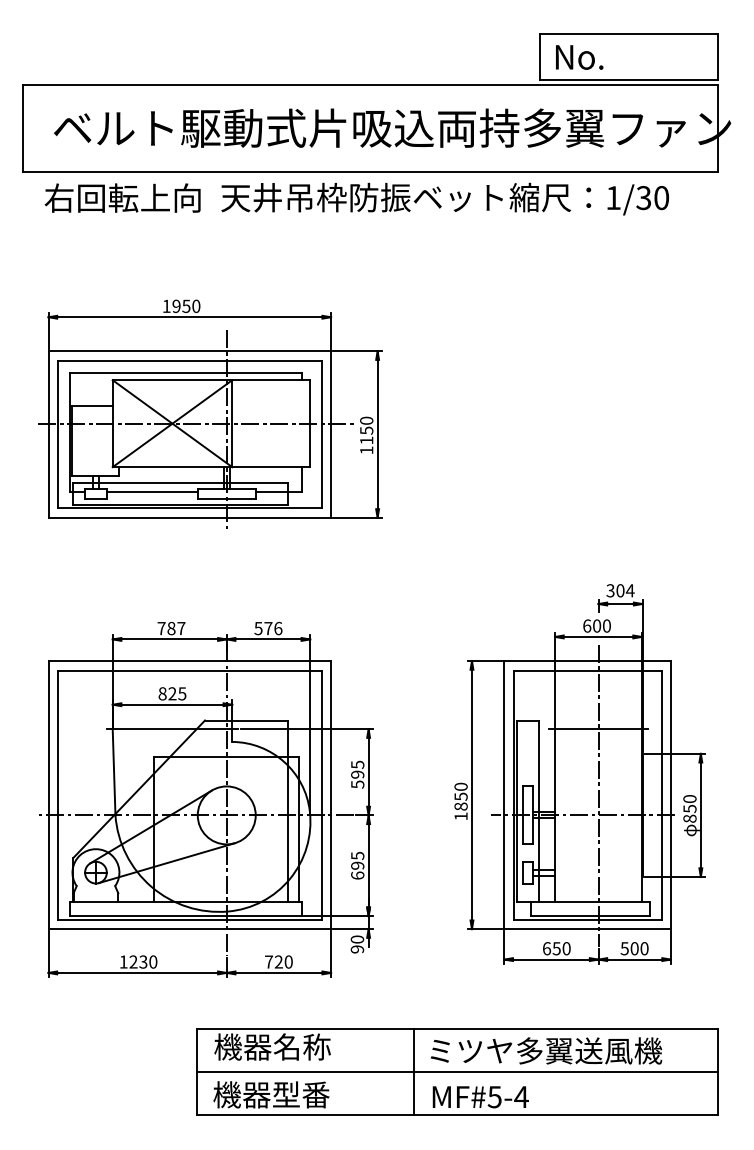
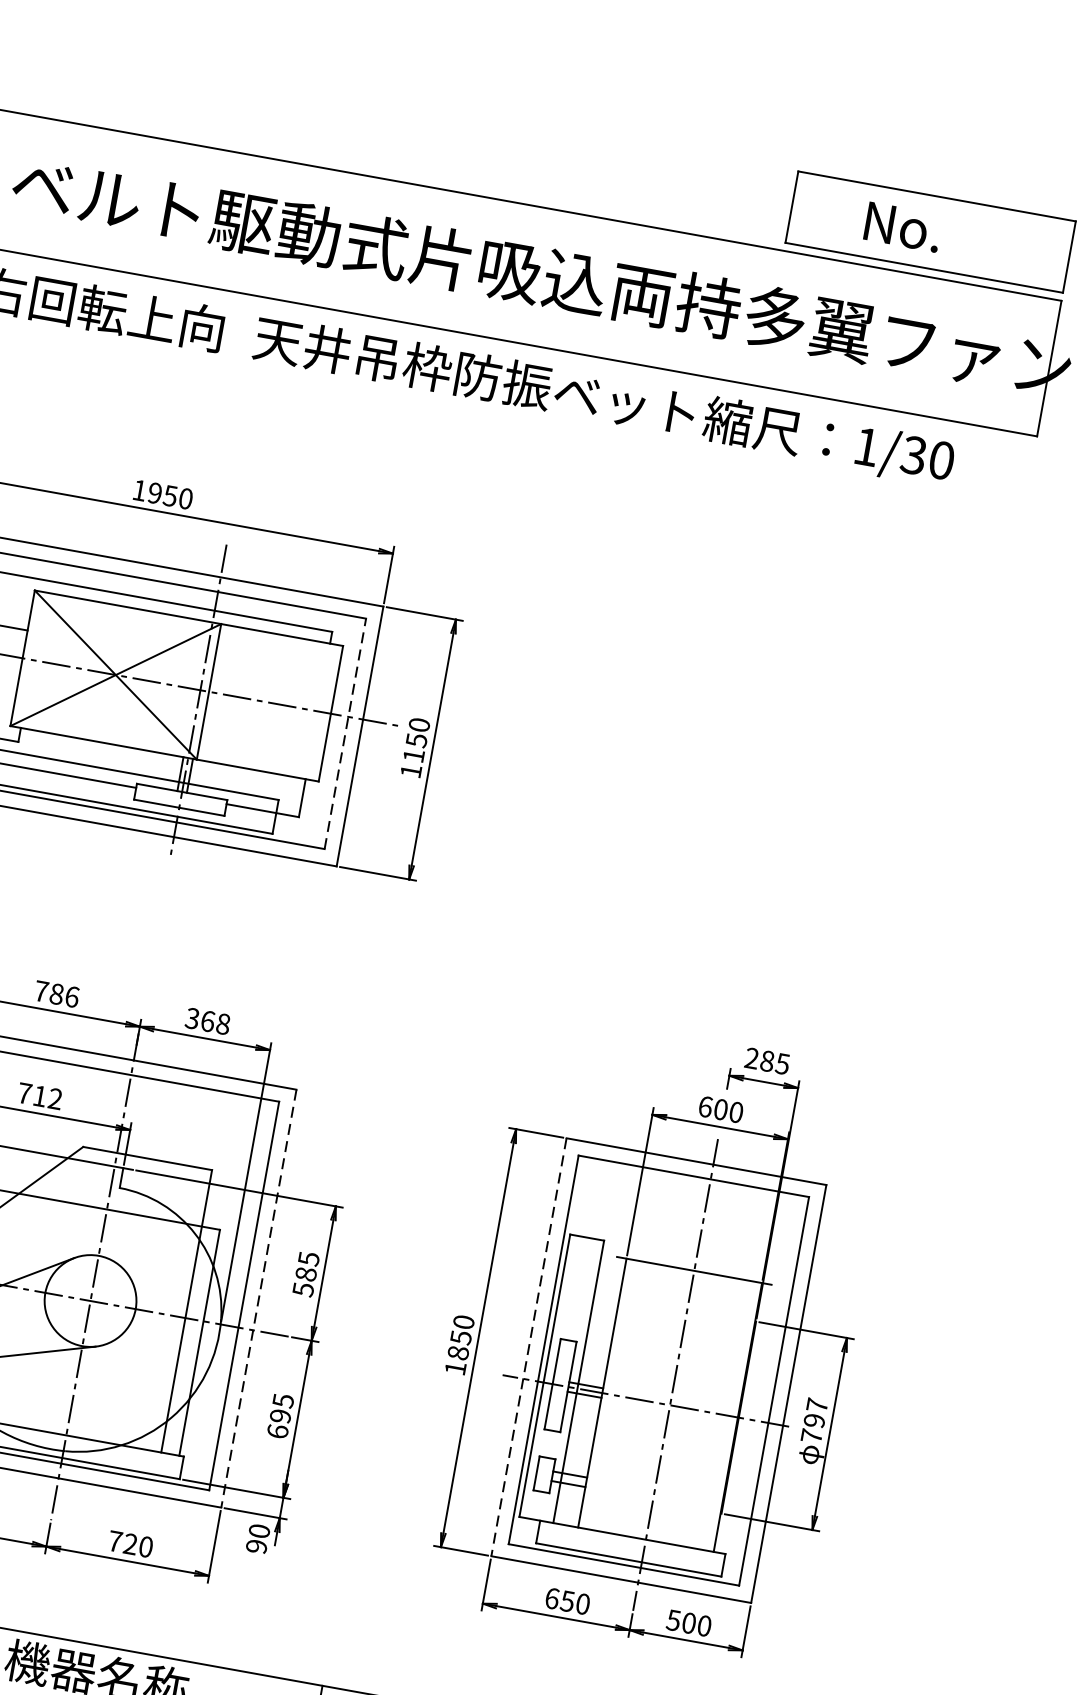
text: (579, 57) -> (902, 227), moved
line: (321, 434) -> (345, 733), solid -> dashed
text: (620, 590) -> (767, 1060), 304 -> 285
text: (181, 628) -> (72, 996), 787 -> 786
text: (268, 628) -> (208, 1021), 576 -> 368
text: (172, 693) -> (40, 1095), 825 -> 712
text: (357, 774) -> (305, 1273), 595 -> 585
line: (331, 795) -> (259, 1299), solid -> dashed
line: (504, 795) -> (529, 1347), solid -> dashed
text: (689, 808) -> (813, 1420), 850 -> 797

